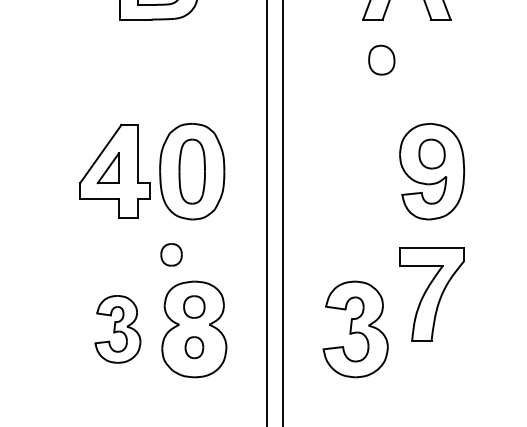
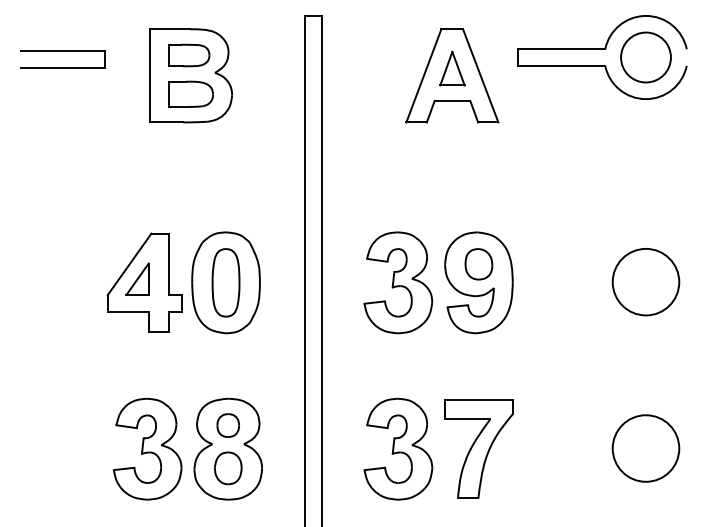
part: (381, 60) -> (425, 165), removed
part: (355, 171) -> (398, 282), added
part: (170, 254) -> (203, 370), removed
part: (431, 293) -> (478, 448), moved
part: (117, 328) -> (147, 448), size x1.43
part: (194, 347) -> (228, 468), size x1.43

